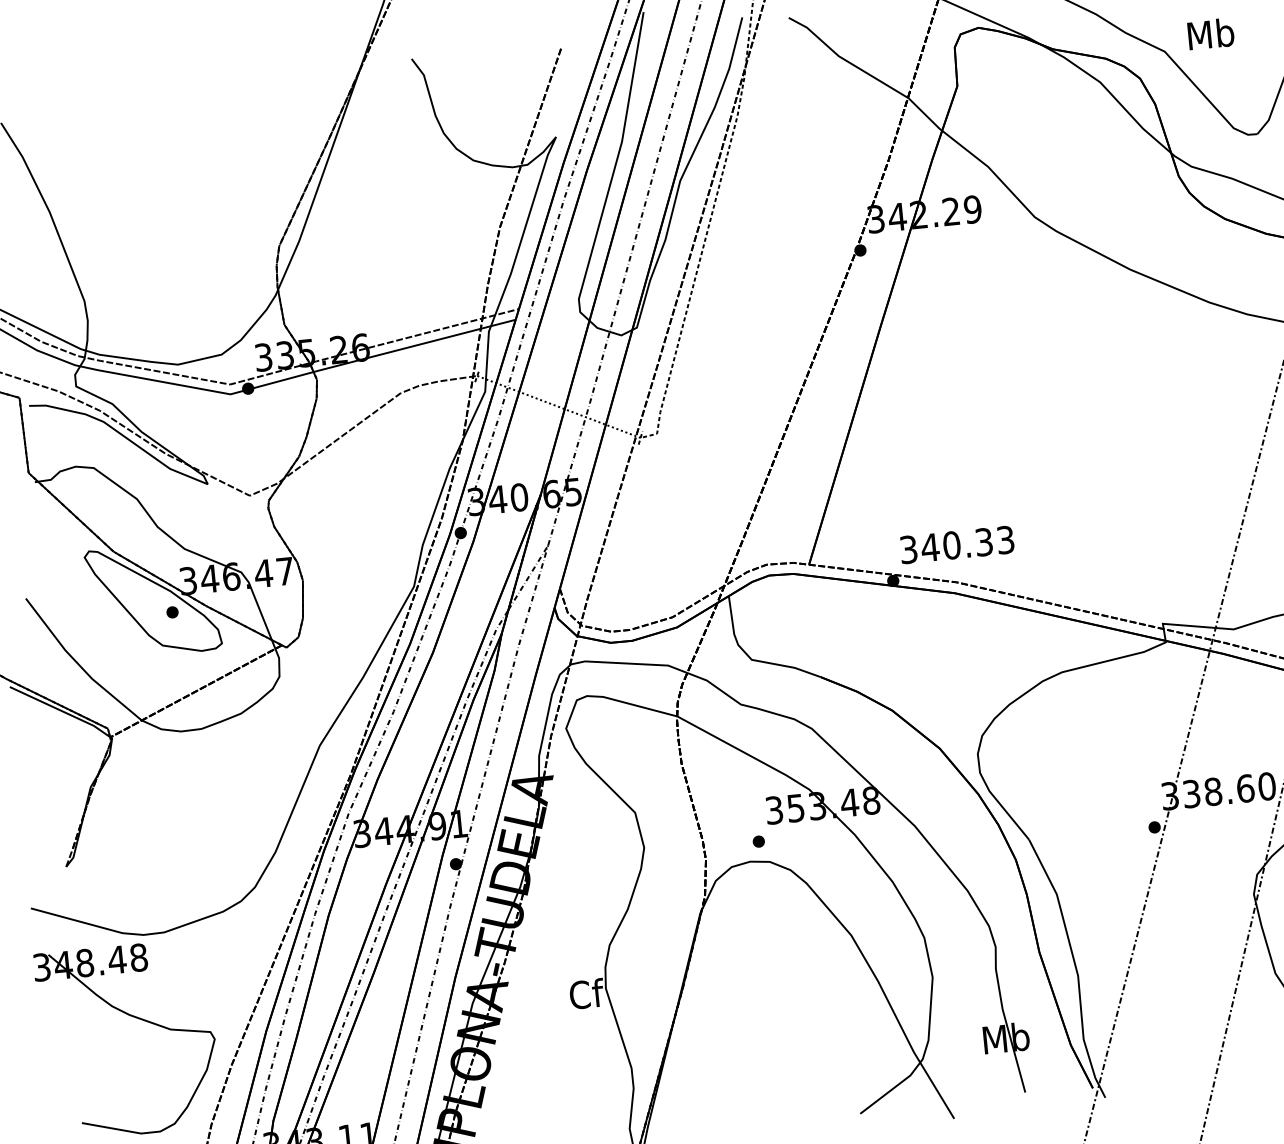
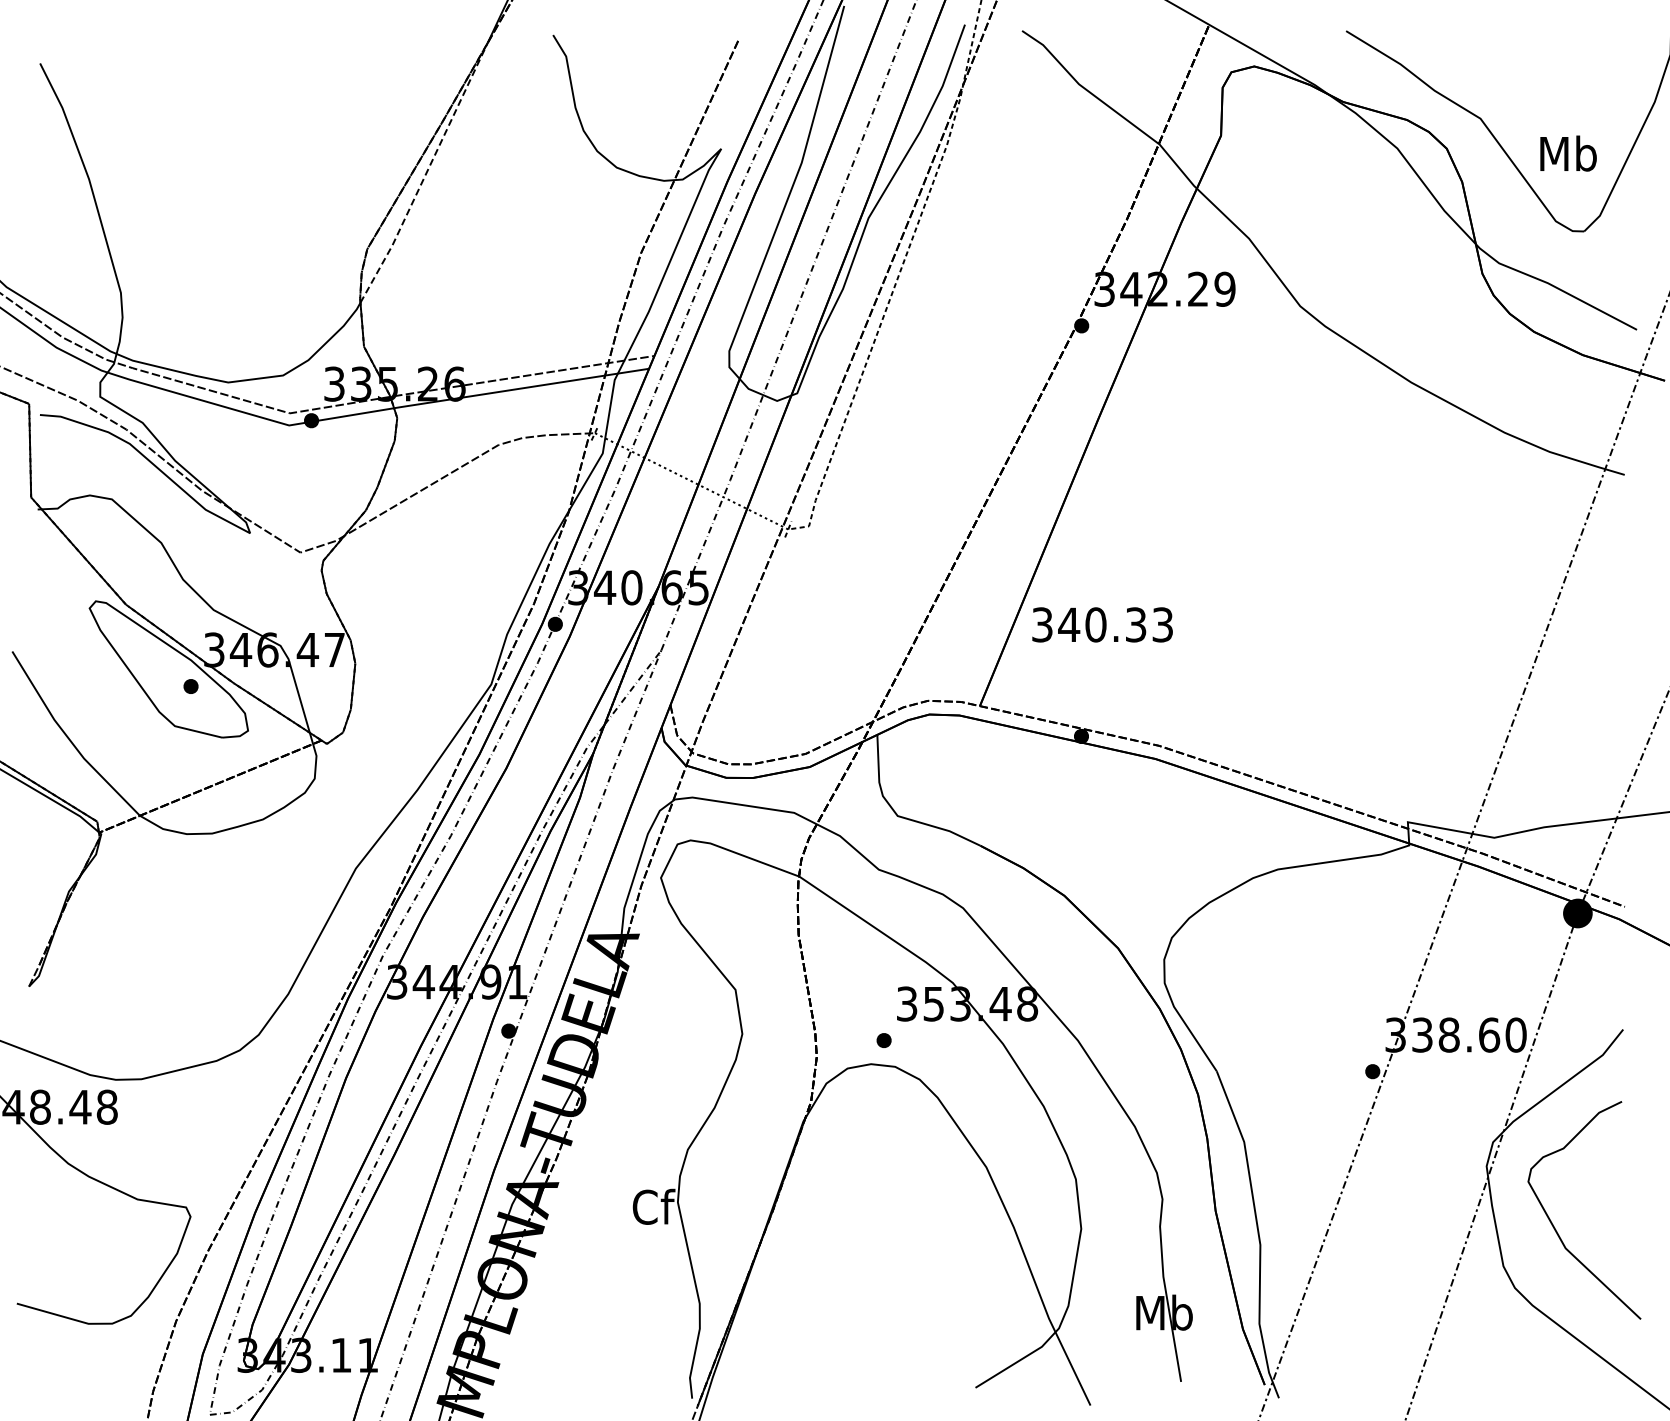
text: (1210, 33) -> (1568, 153), moved
line: (320, 181) -> (426, 174), solid -> dashed
text: (957, 544) -> (1102, 624), moved

